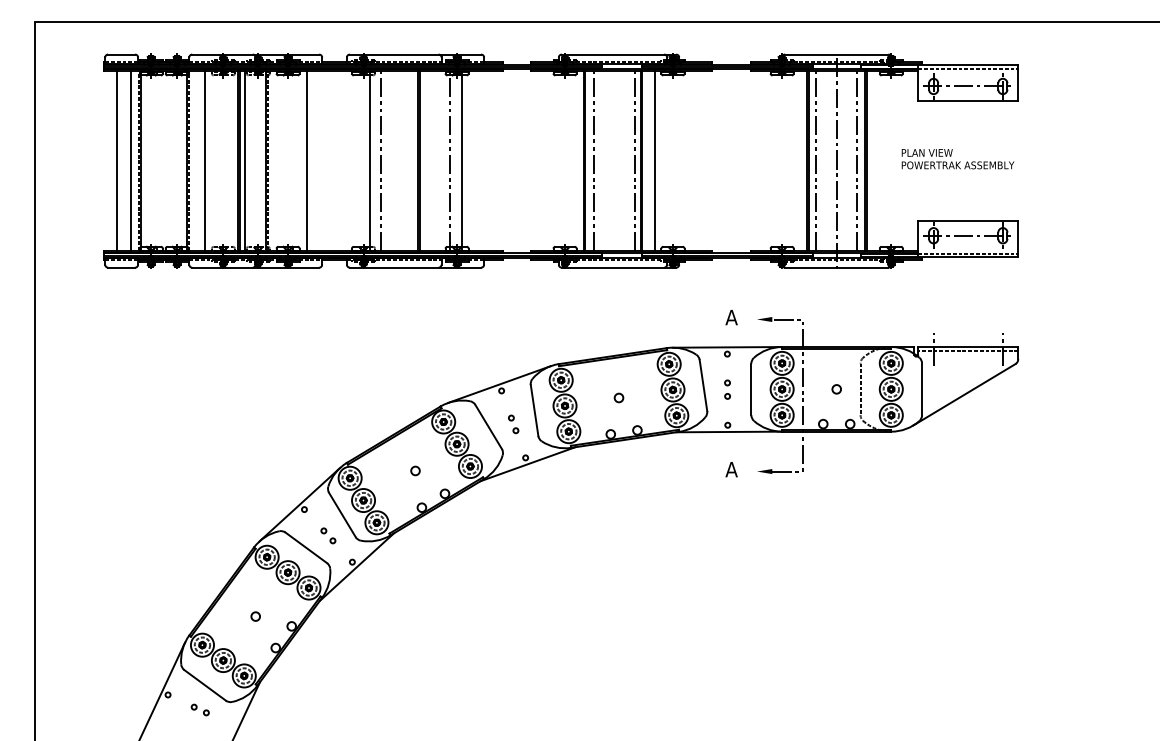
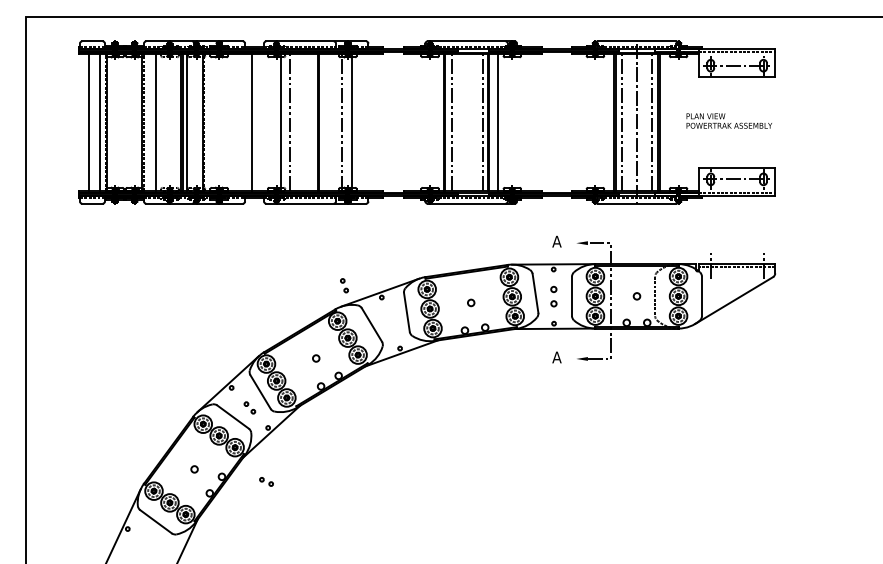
line: (306, 160) -> (252, 122), moved
part: (727, 389) -> (553, 296), size x1.4
part: (513, 424) -> (344, 285), moved
part: (199, 709) -> (265, 481), moved

